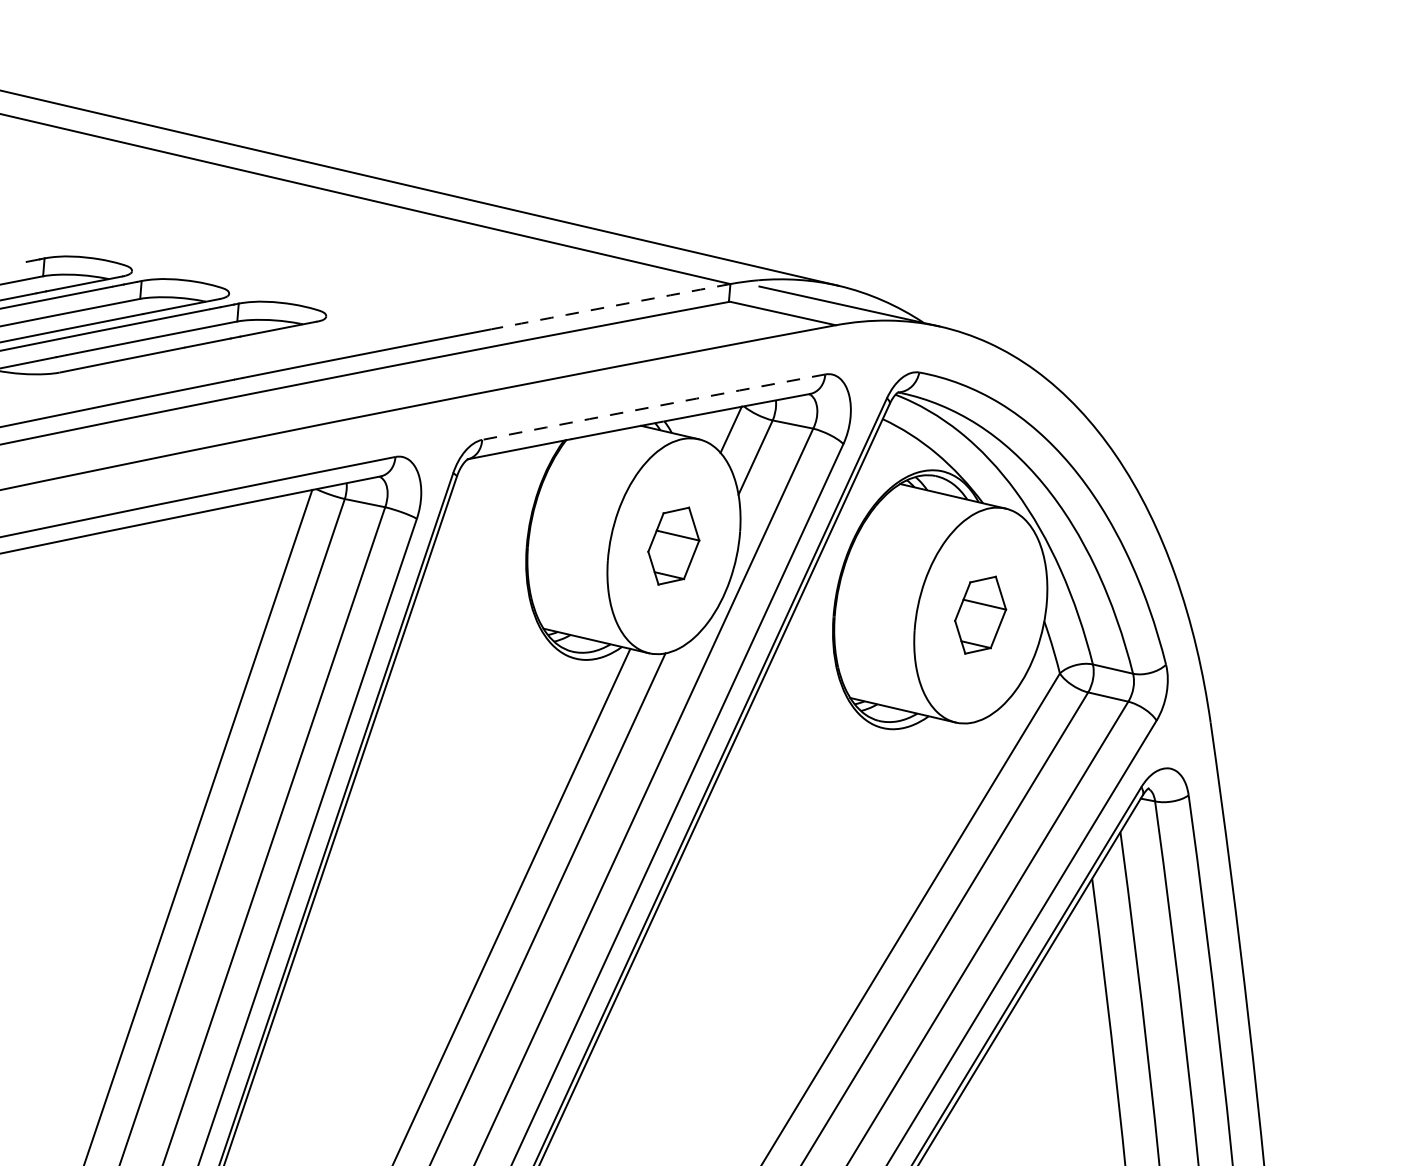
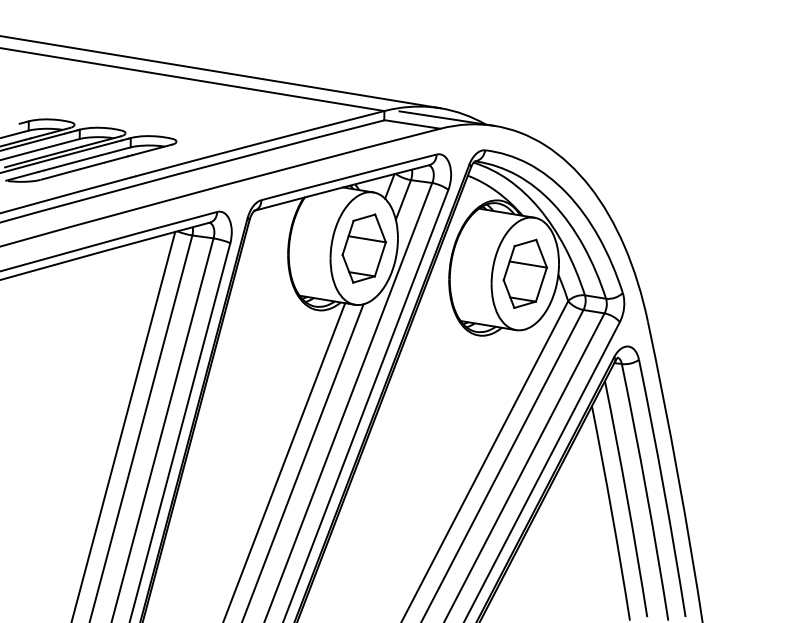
arc: (611, 305) -> (323, 126), dashed -> solid
arc: (652, 407) -> (348, 177), dashed -> solid
part: (672, 545) -> (363, 248), size x1.67
part: (979, 614) -> (524, 273), size x1.67

